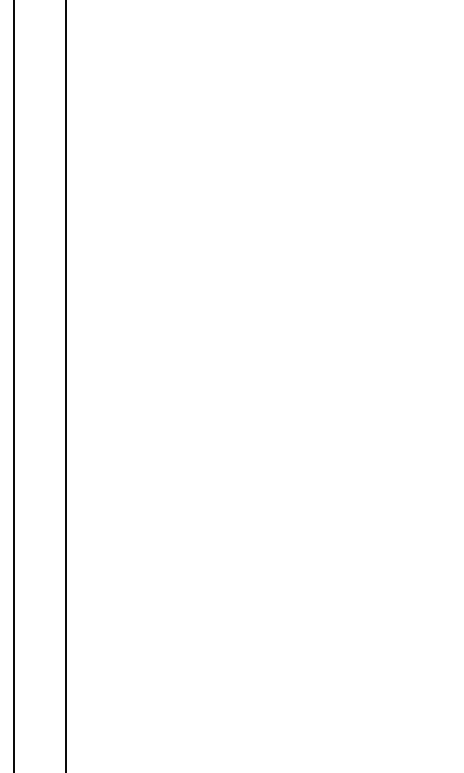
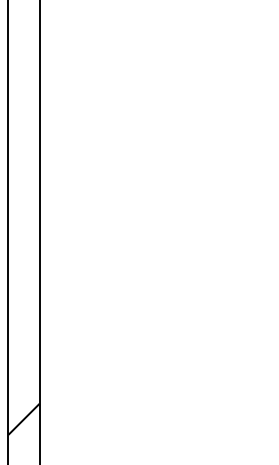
hatch: (39, 695) -> (23, 418), added

